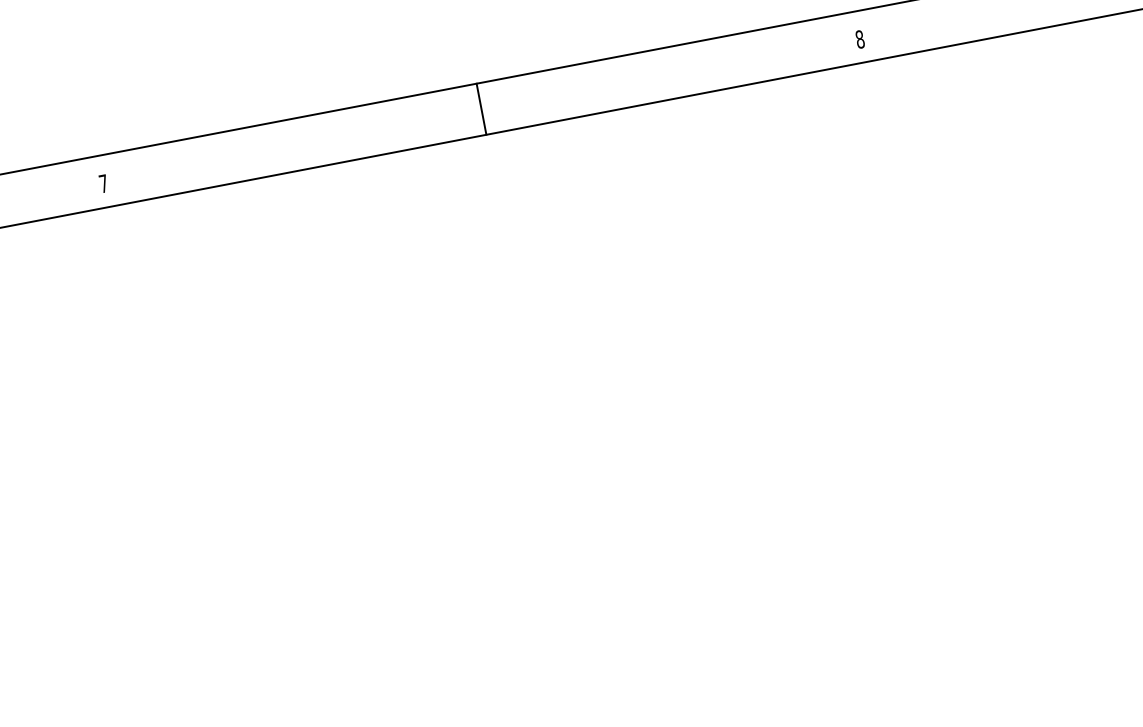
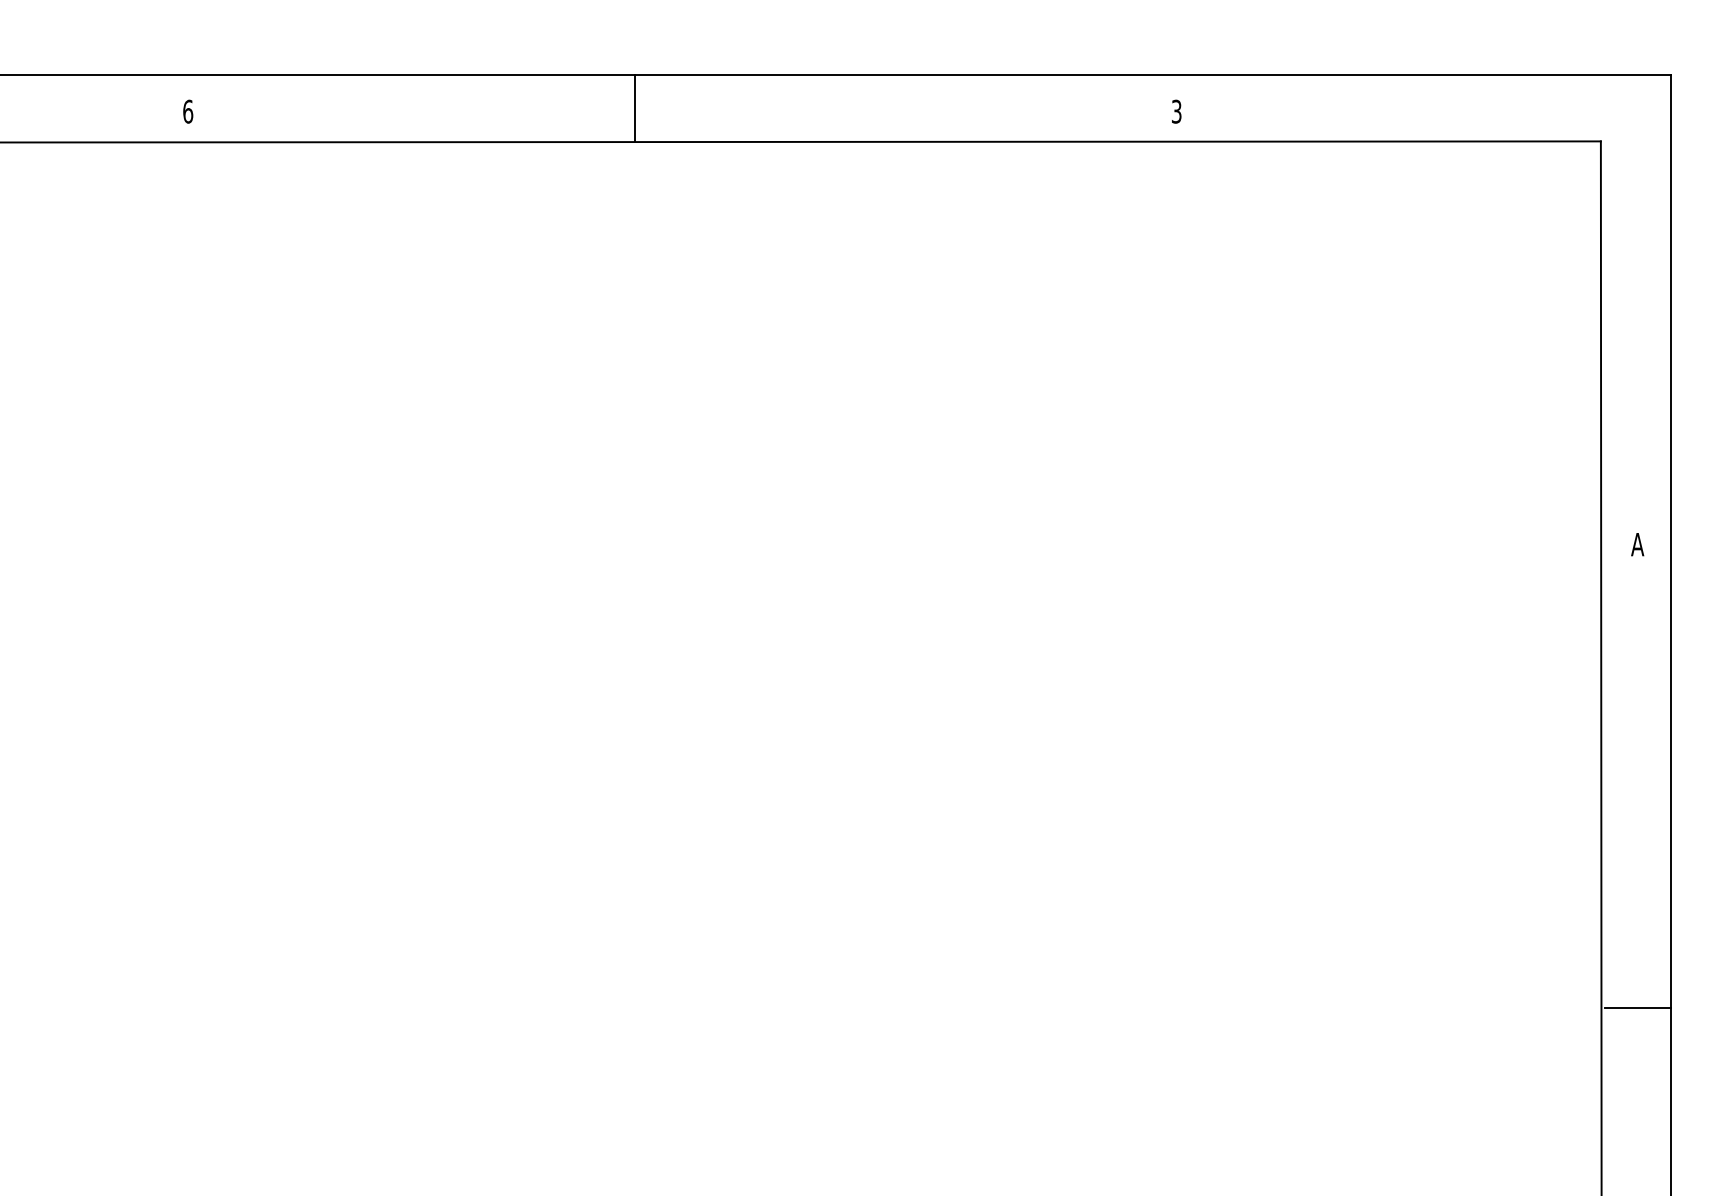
text: (859, 39) -> (1176, 111), 8 -> 3
line: (481, 109) -> (635, 108), moved
text: (104, 183) -> (188, 111), 7 -> 6

